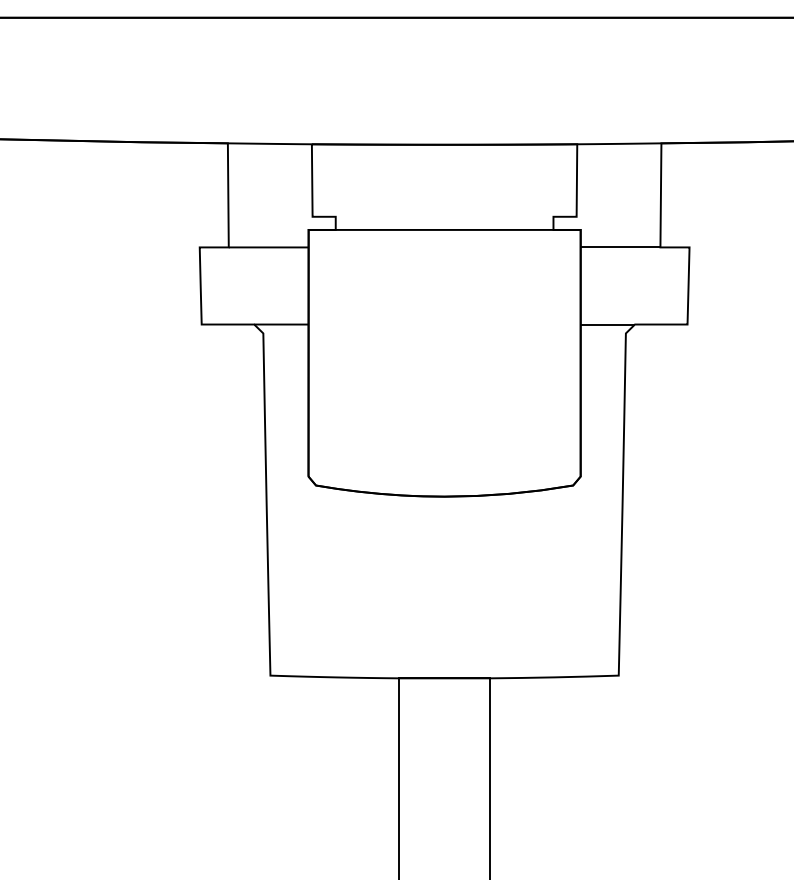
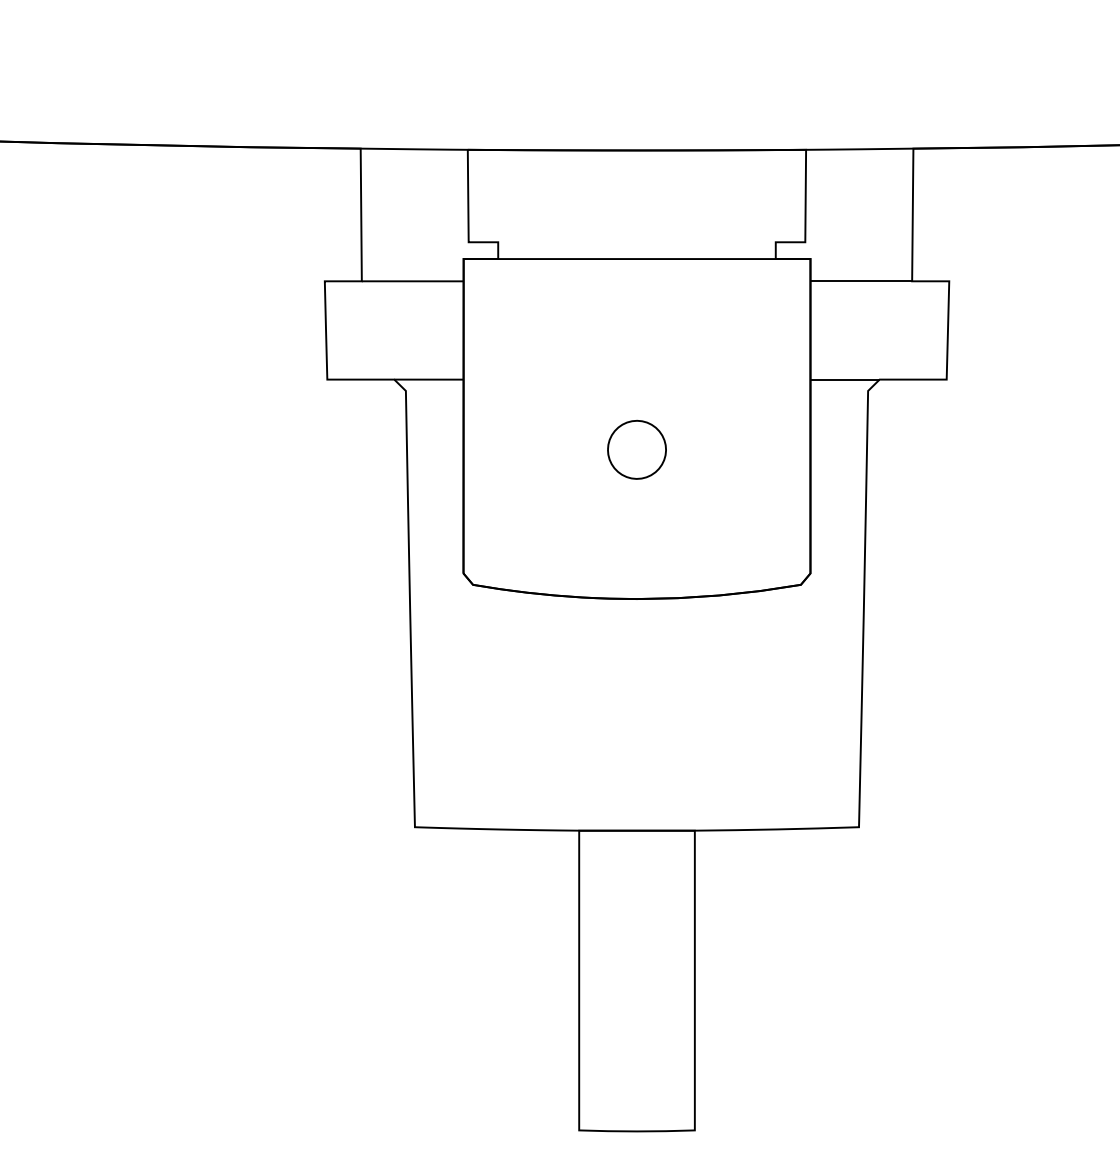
part: (444, 379) -> (636, 449), added

